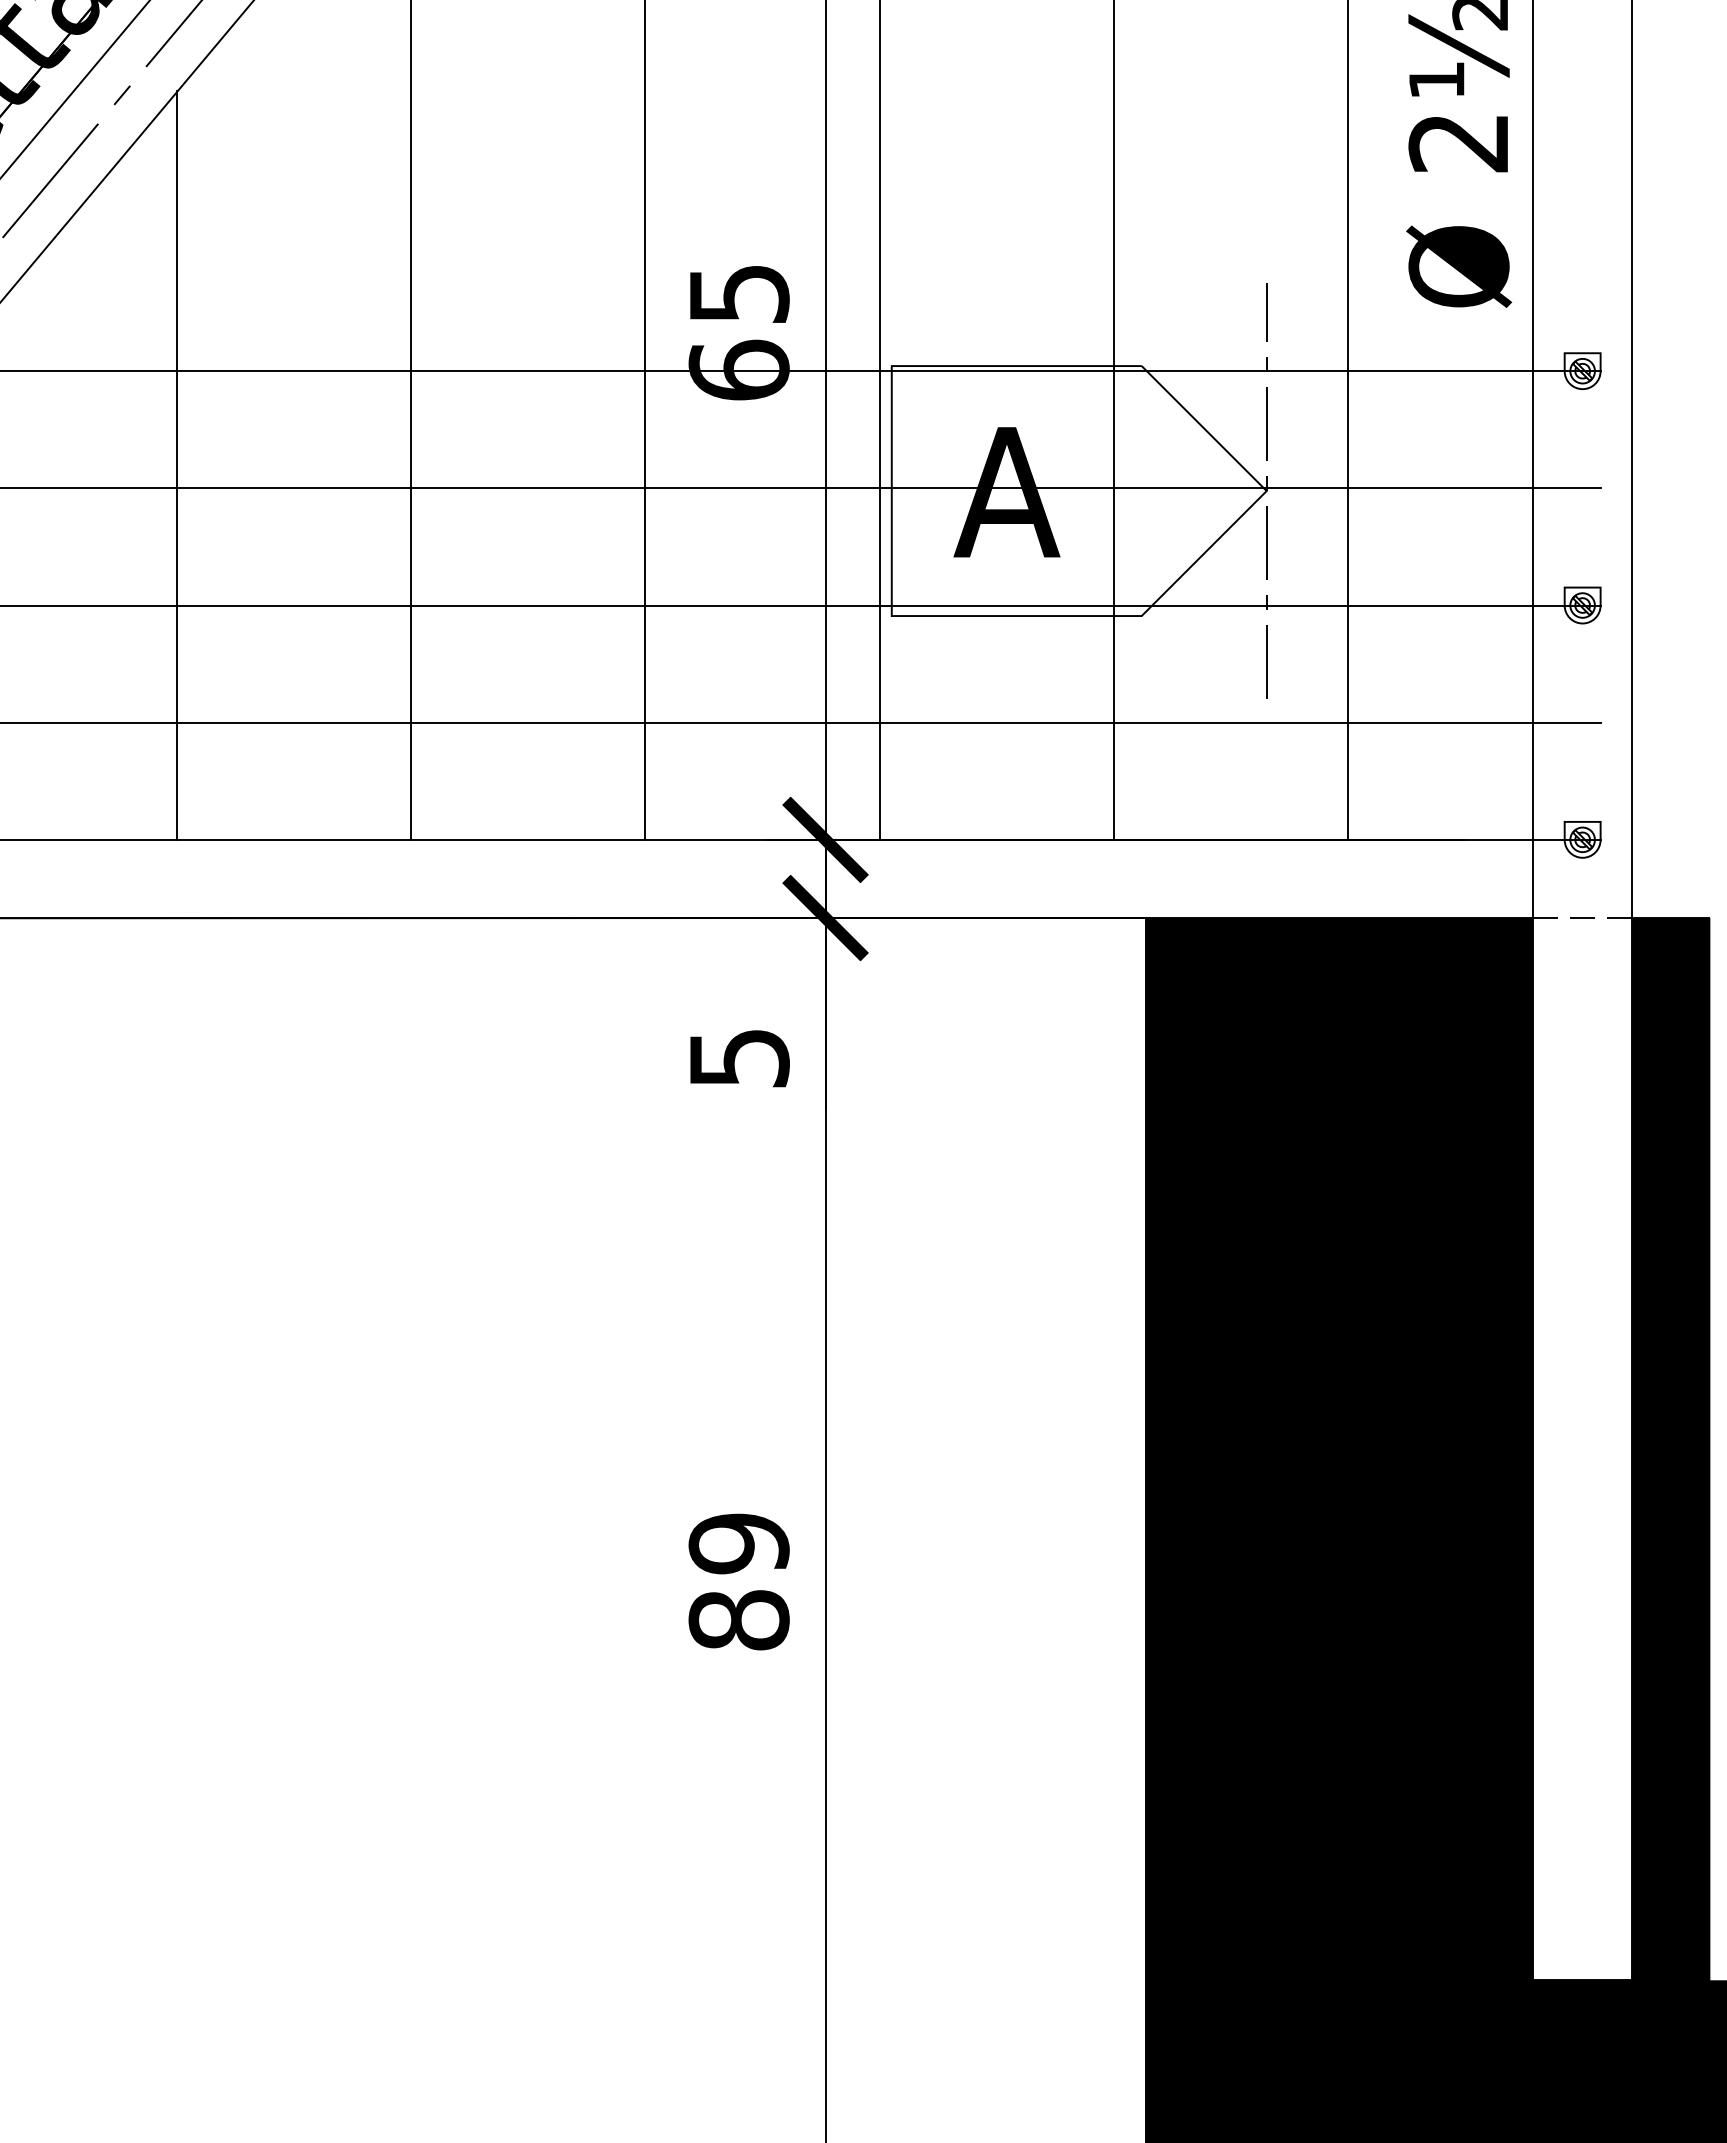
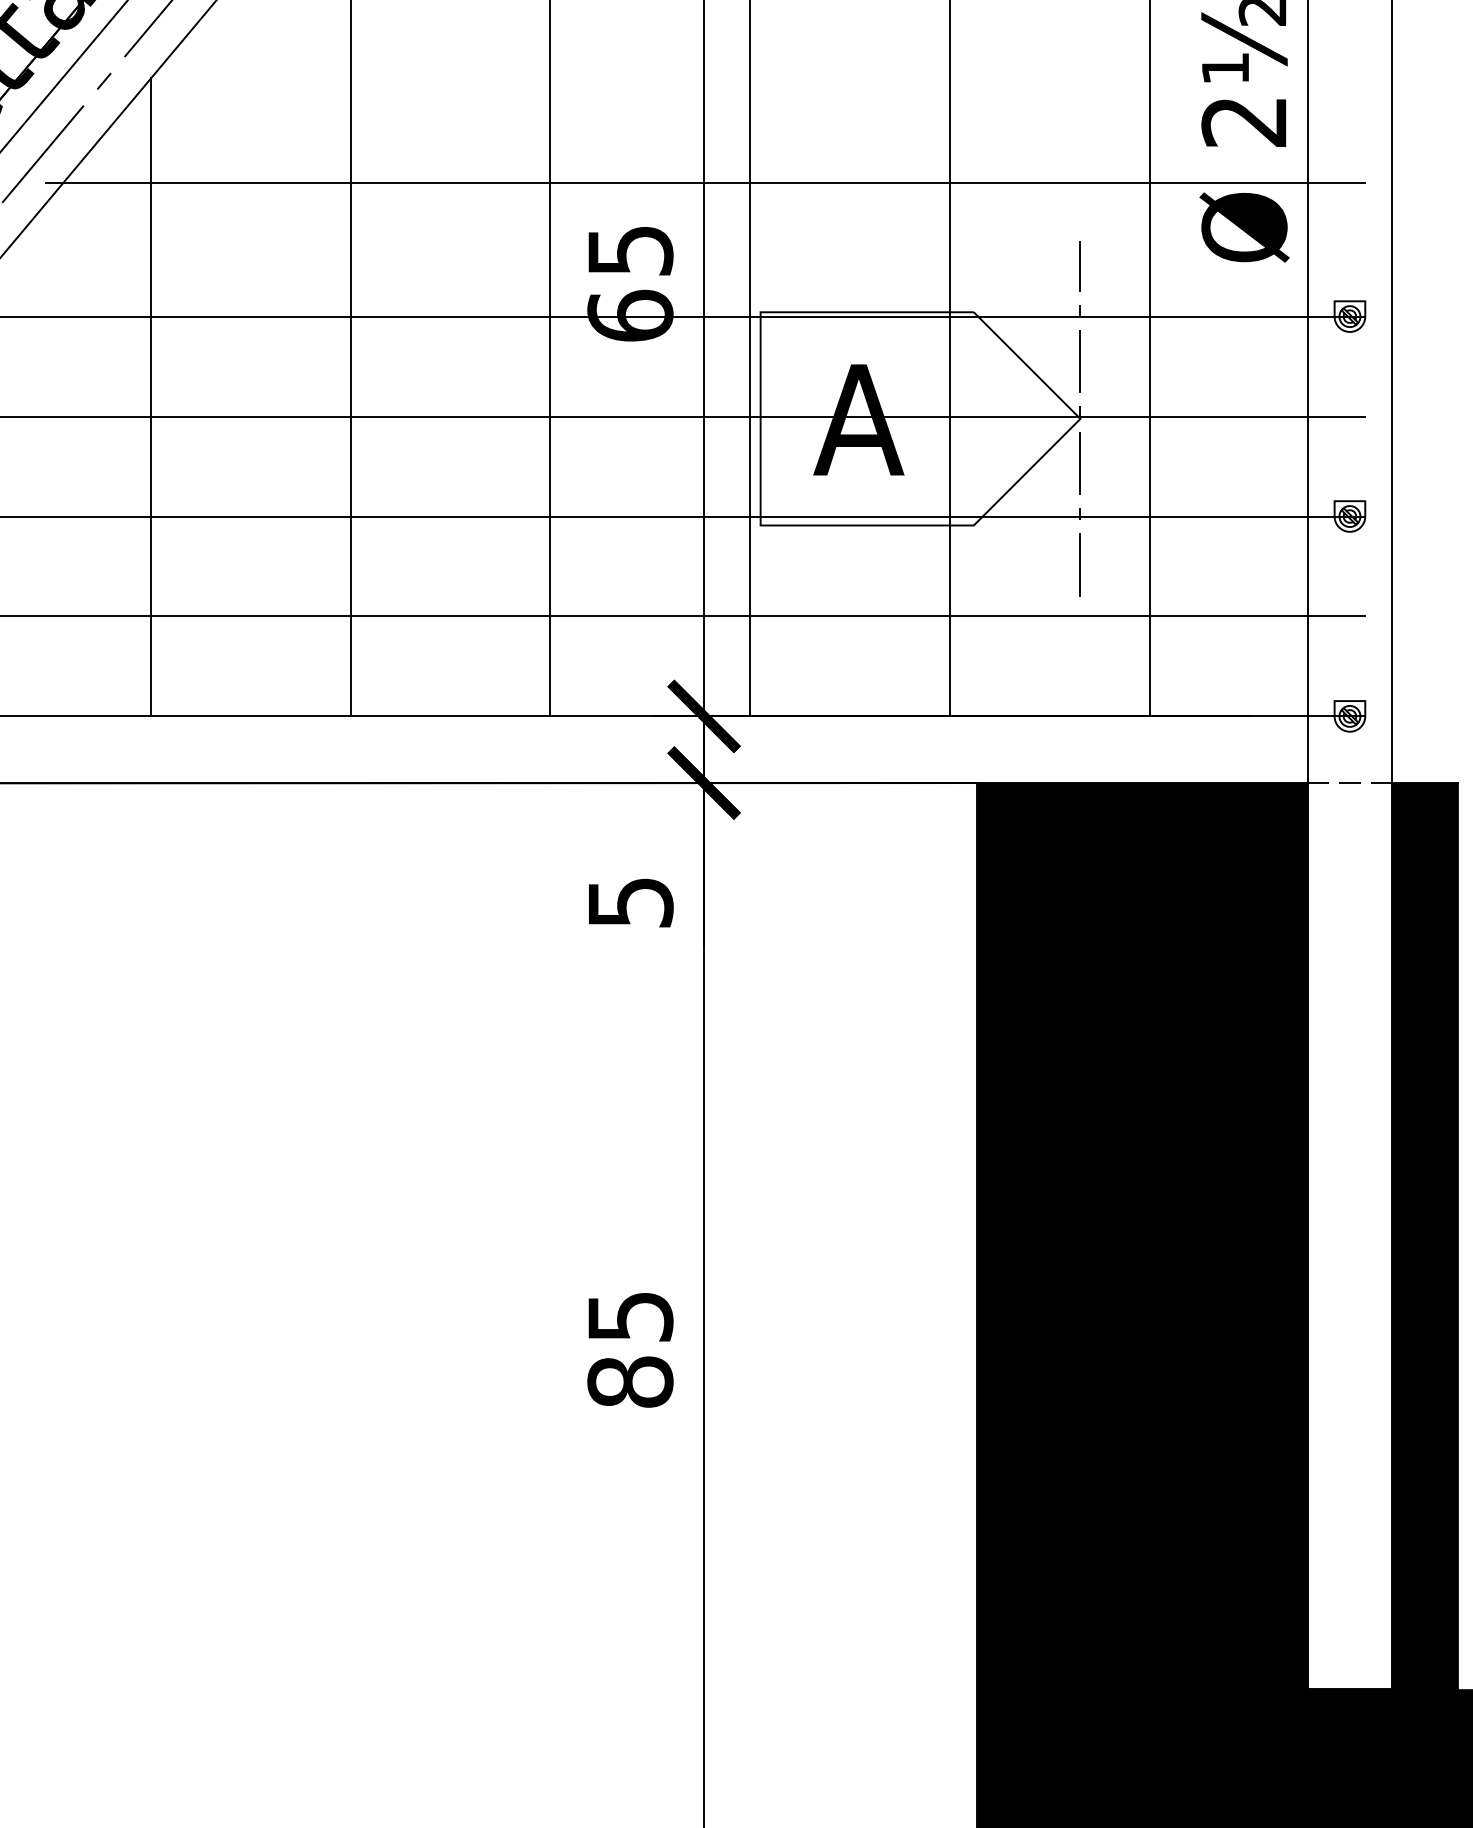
line: (827, 214) -> (705, 182), added
text: (738, 1543) -> (629, 1316), 89 -> 85

